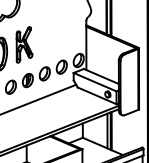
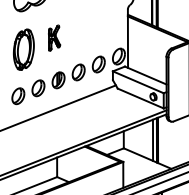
part: (24, 45) -> (54, 38), size x0.6

